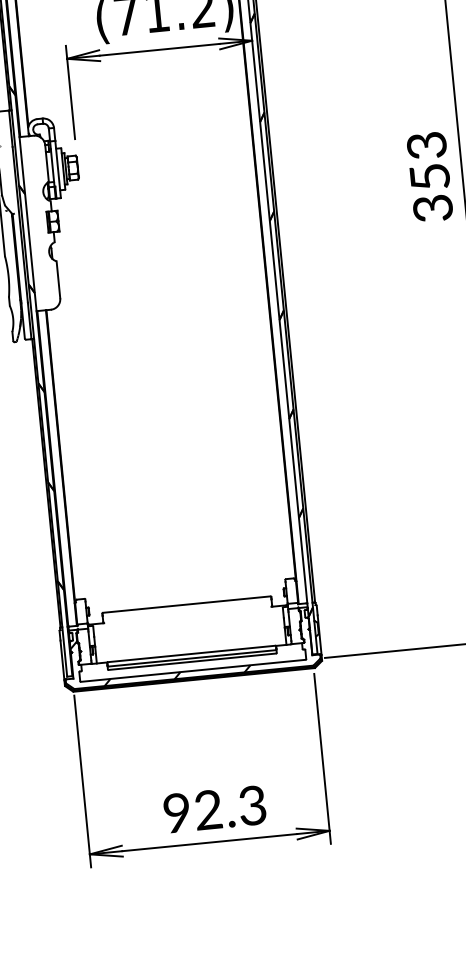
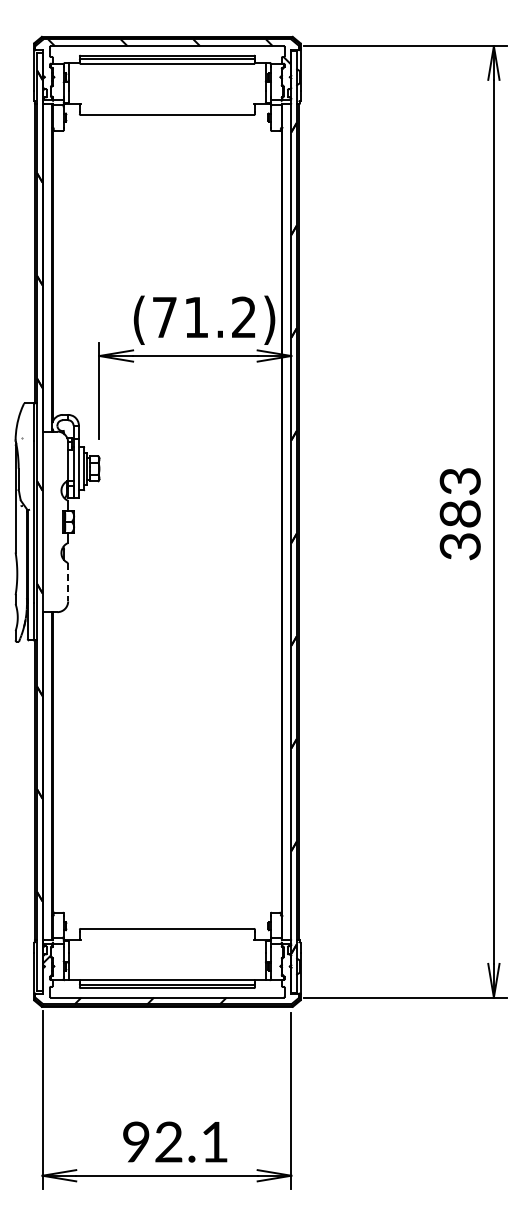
text: (429, 176) -> (459, 513), 353 -> 383
line: (58, 280) -> (68, 582), solid -> dashed
text: (252, 805) -> (214, 1141), 92.3 -> 92.1

